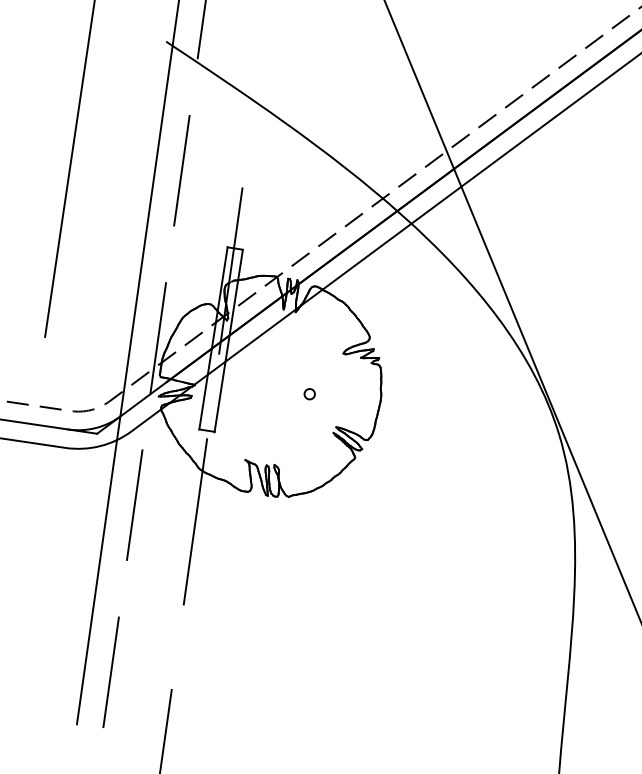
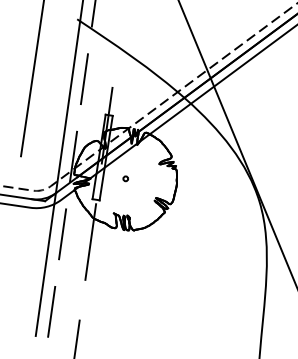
circle: (309, 393) -> (125, 178), moved

